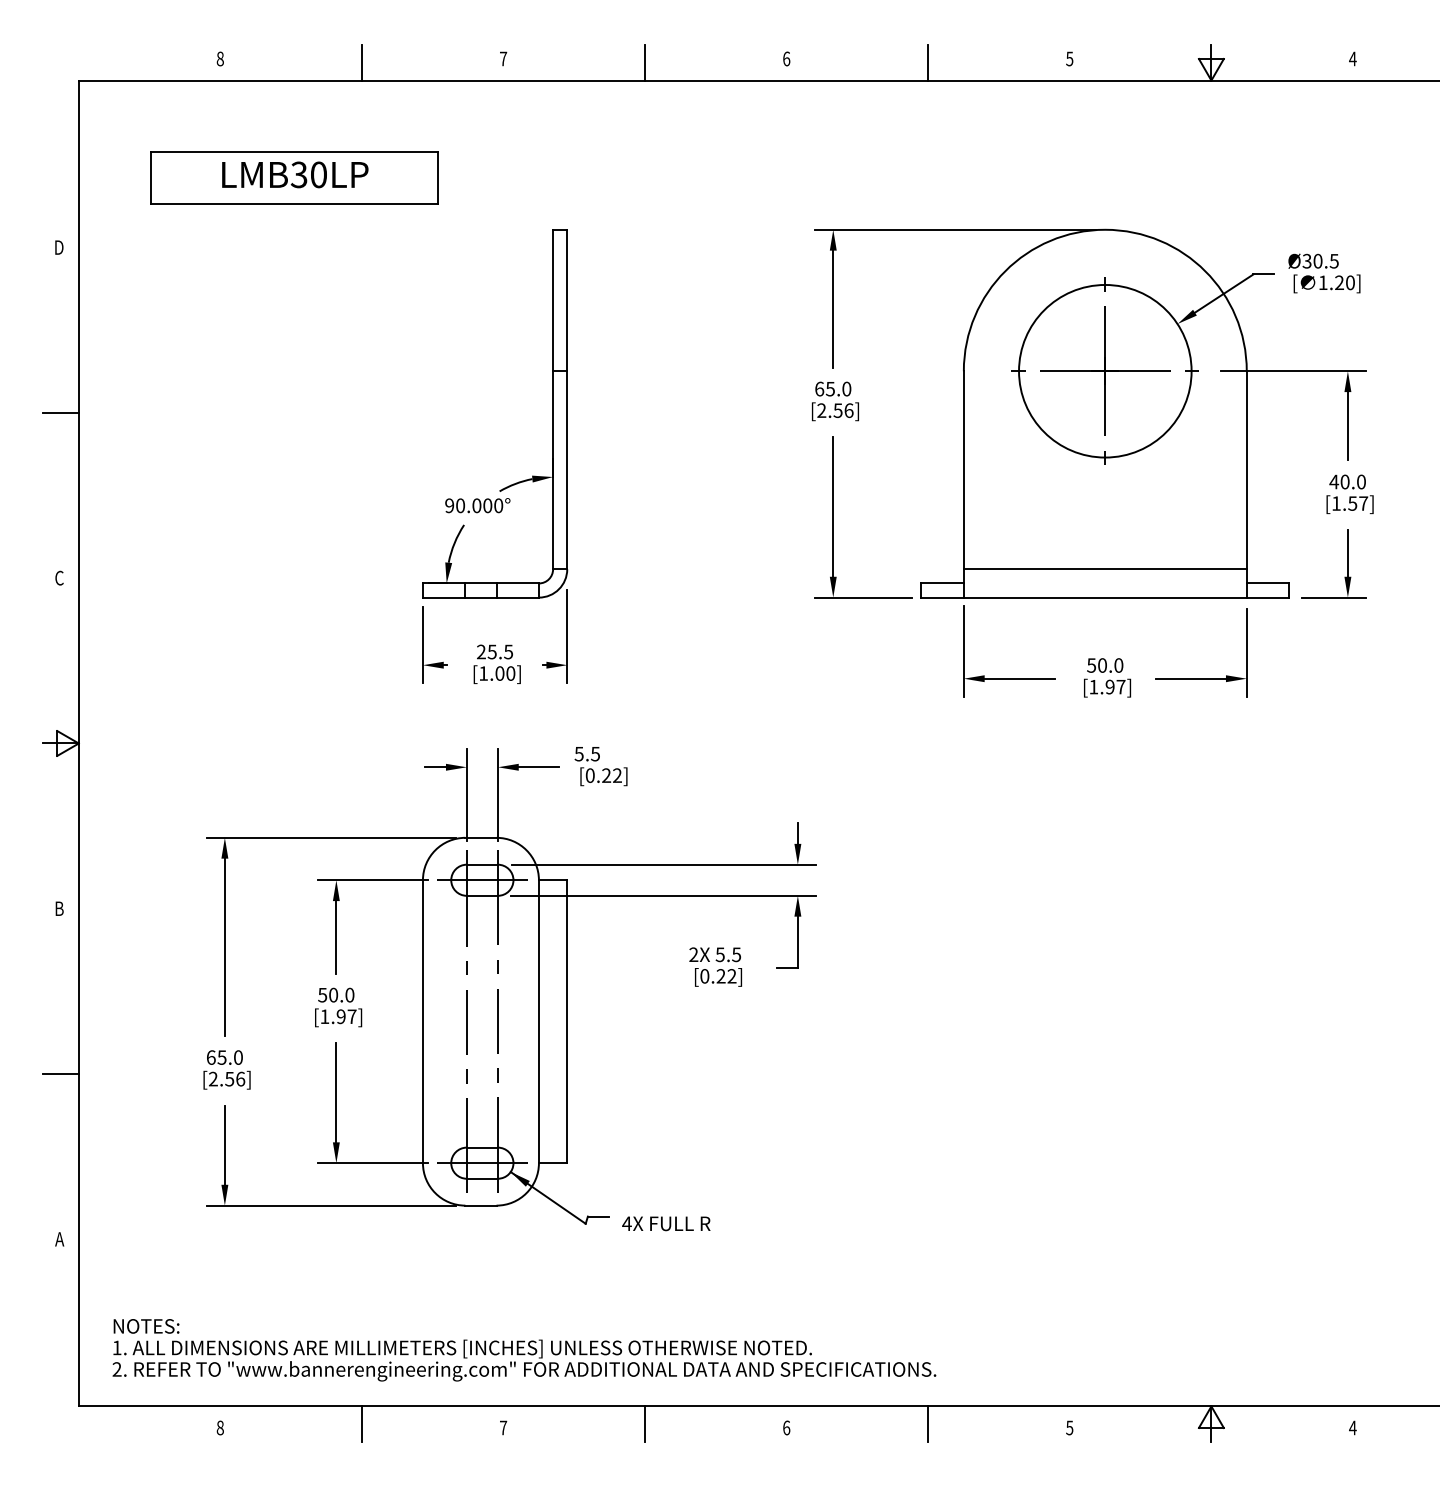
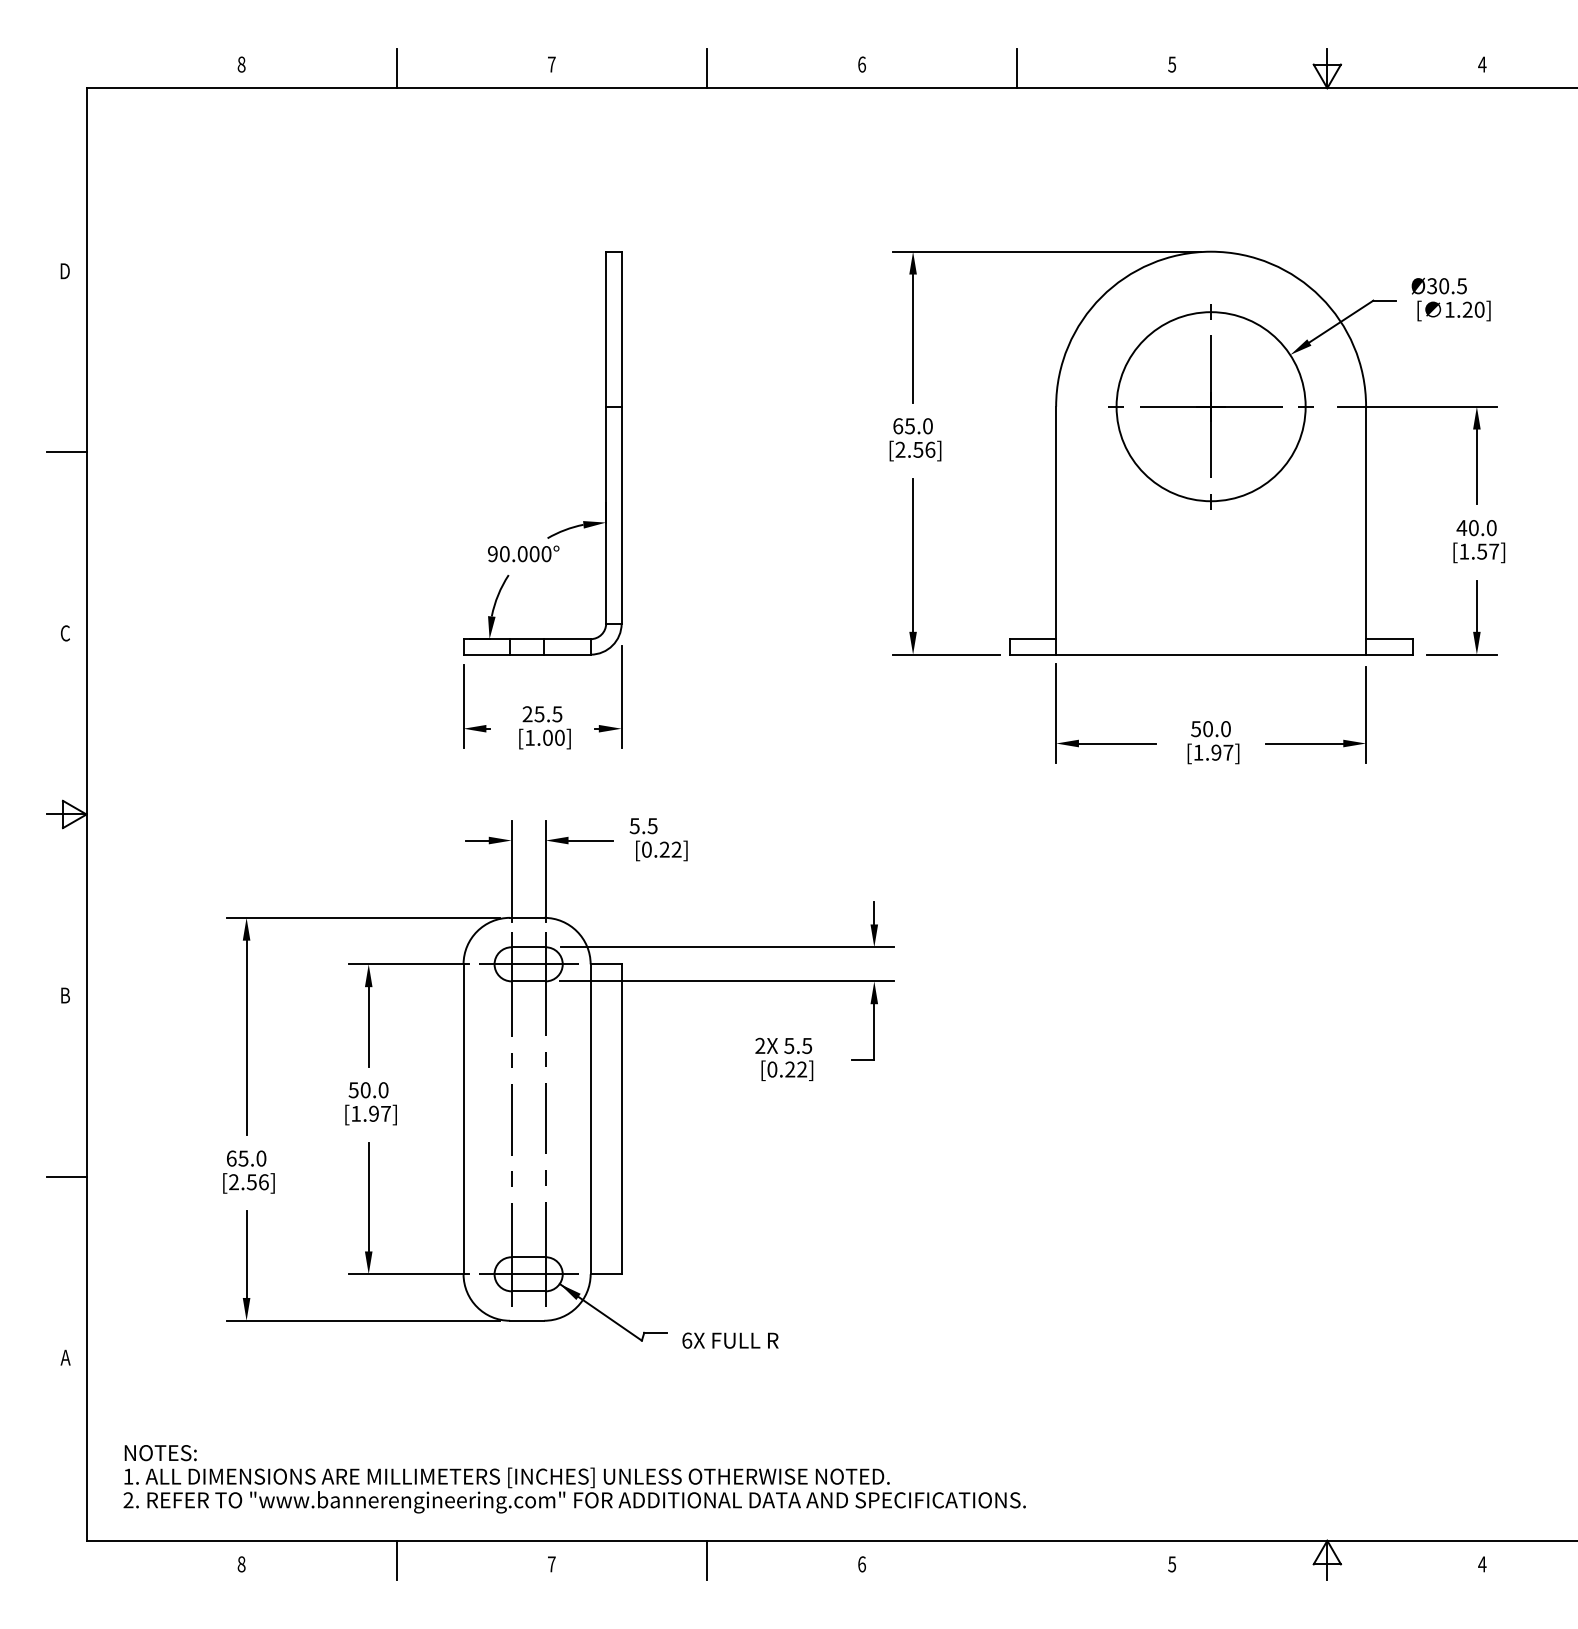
part: (294, 178) -> (322, 195), removed
line: (1105, 569) -> (1211, 623), removed
text: (626, 1223) -> (686, 1340), 4X -> 6X
line: (928, 1424) -> (1017, 1560), removed

